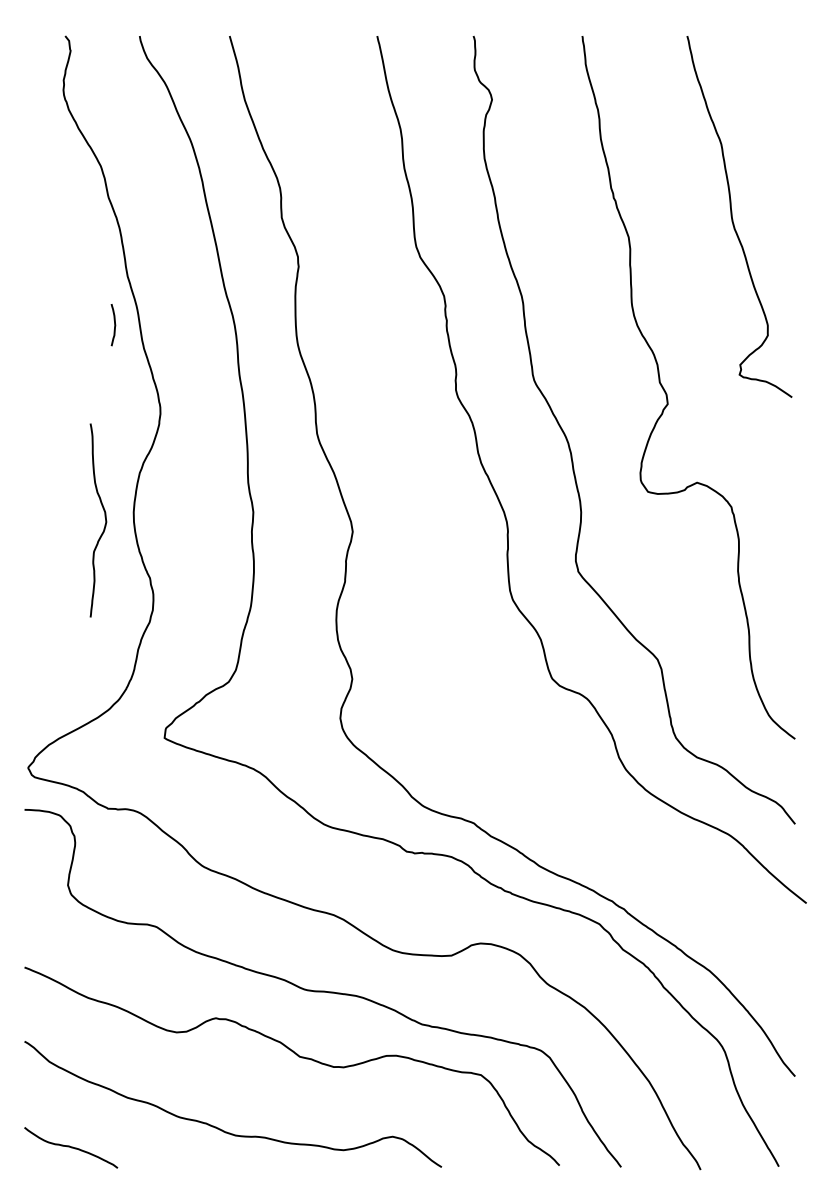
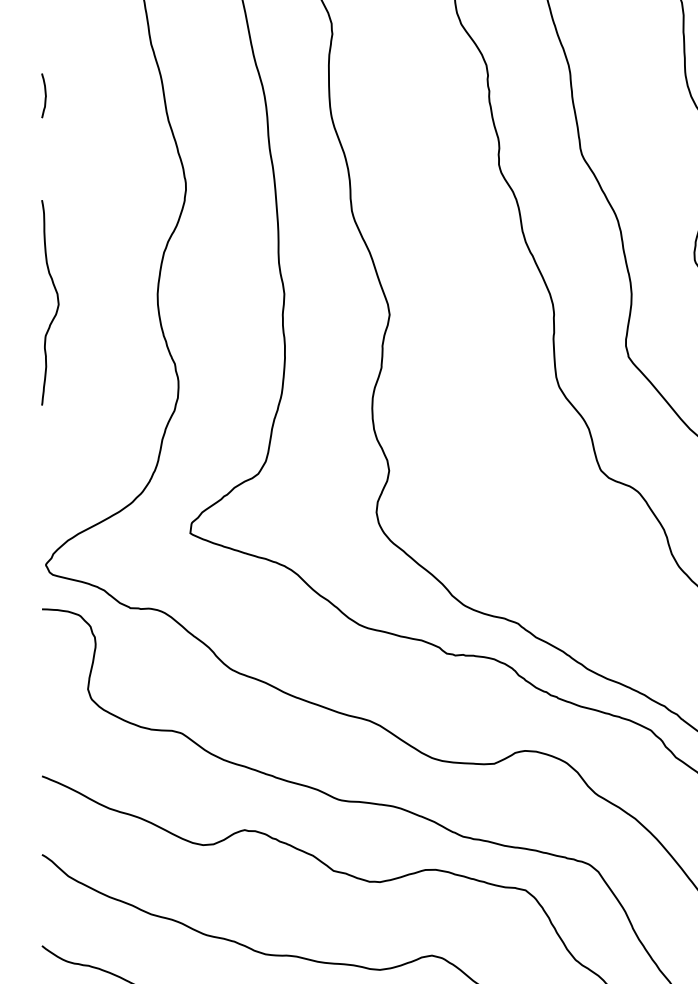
curve: (114, 325) -> (45, 96), moved
curve: (104, 517) -> (56, 299), moved

